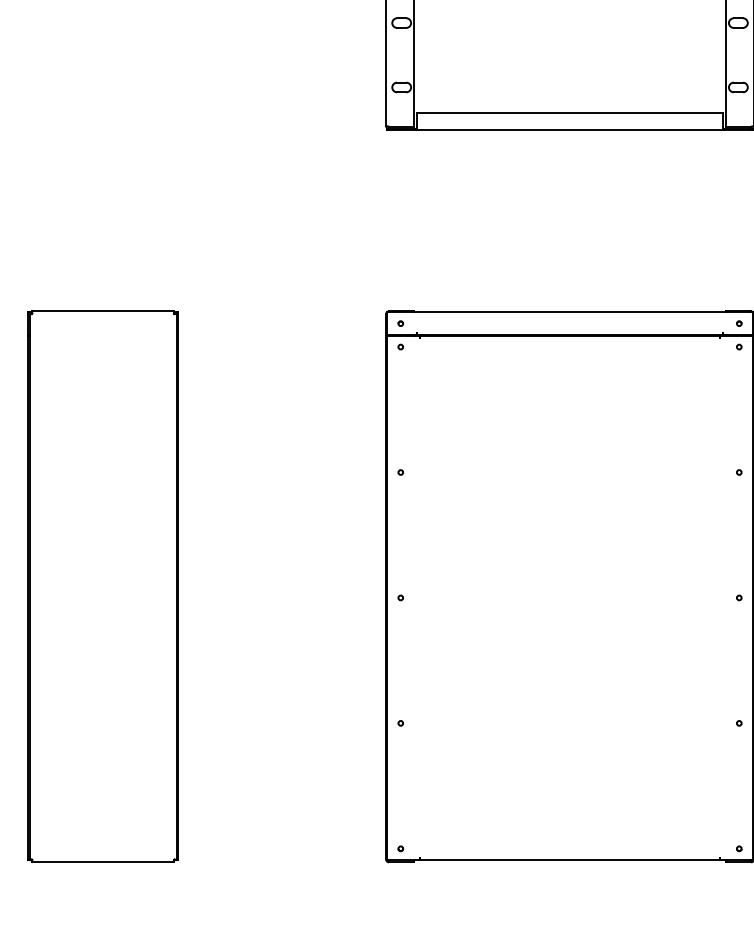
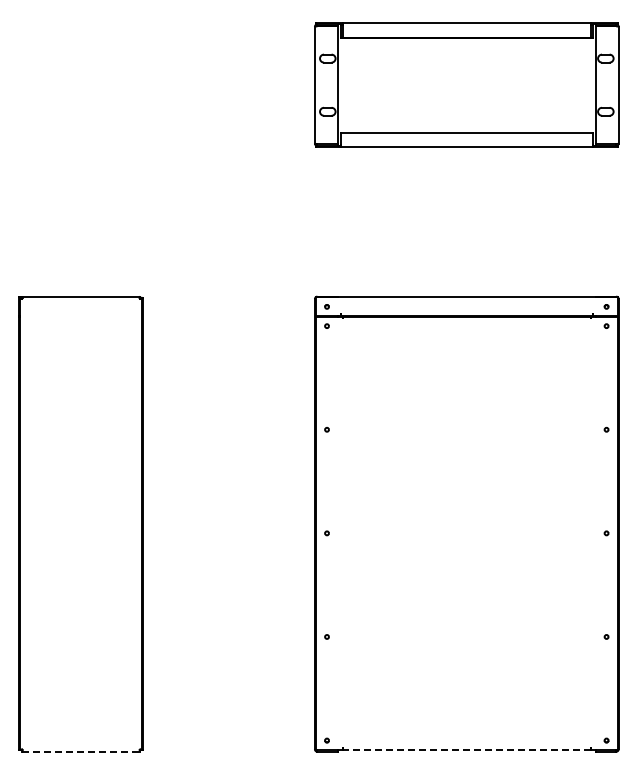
line: (569, 860) -> (466, 750), solid -> dashed
line: (103, 862) -> (81, 751), solid -> dashed

